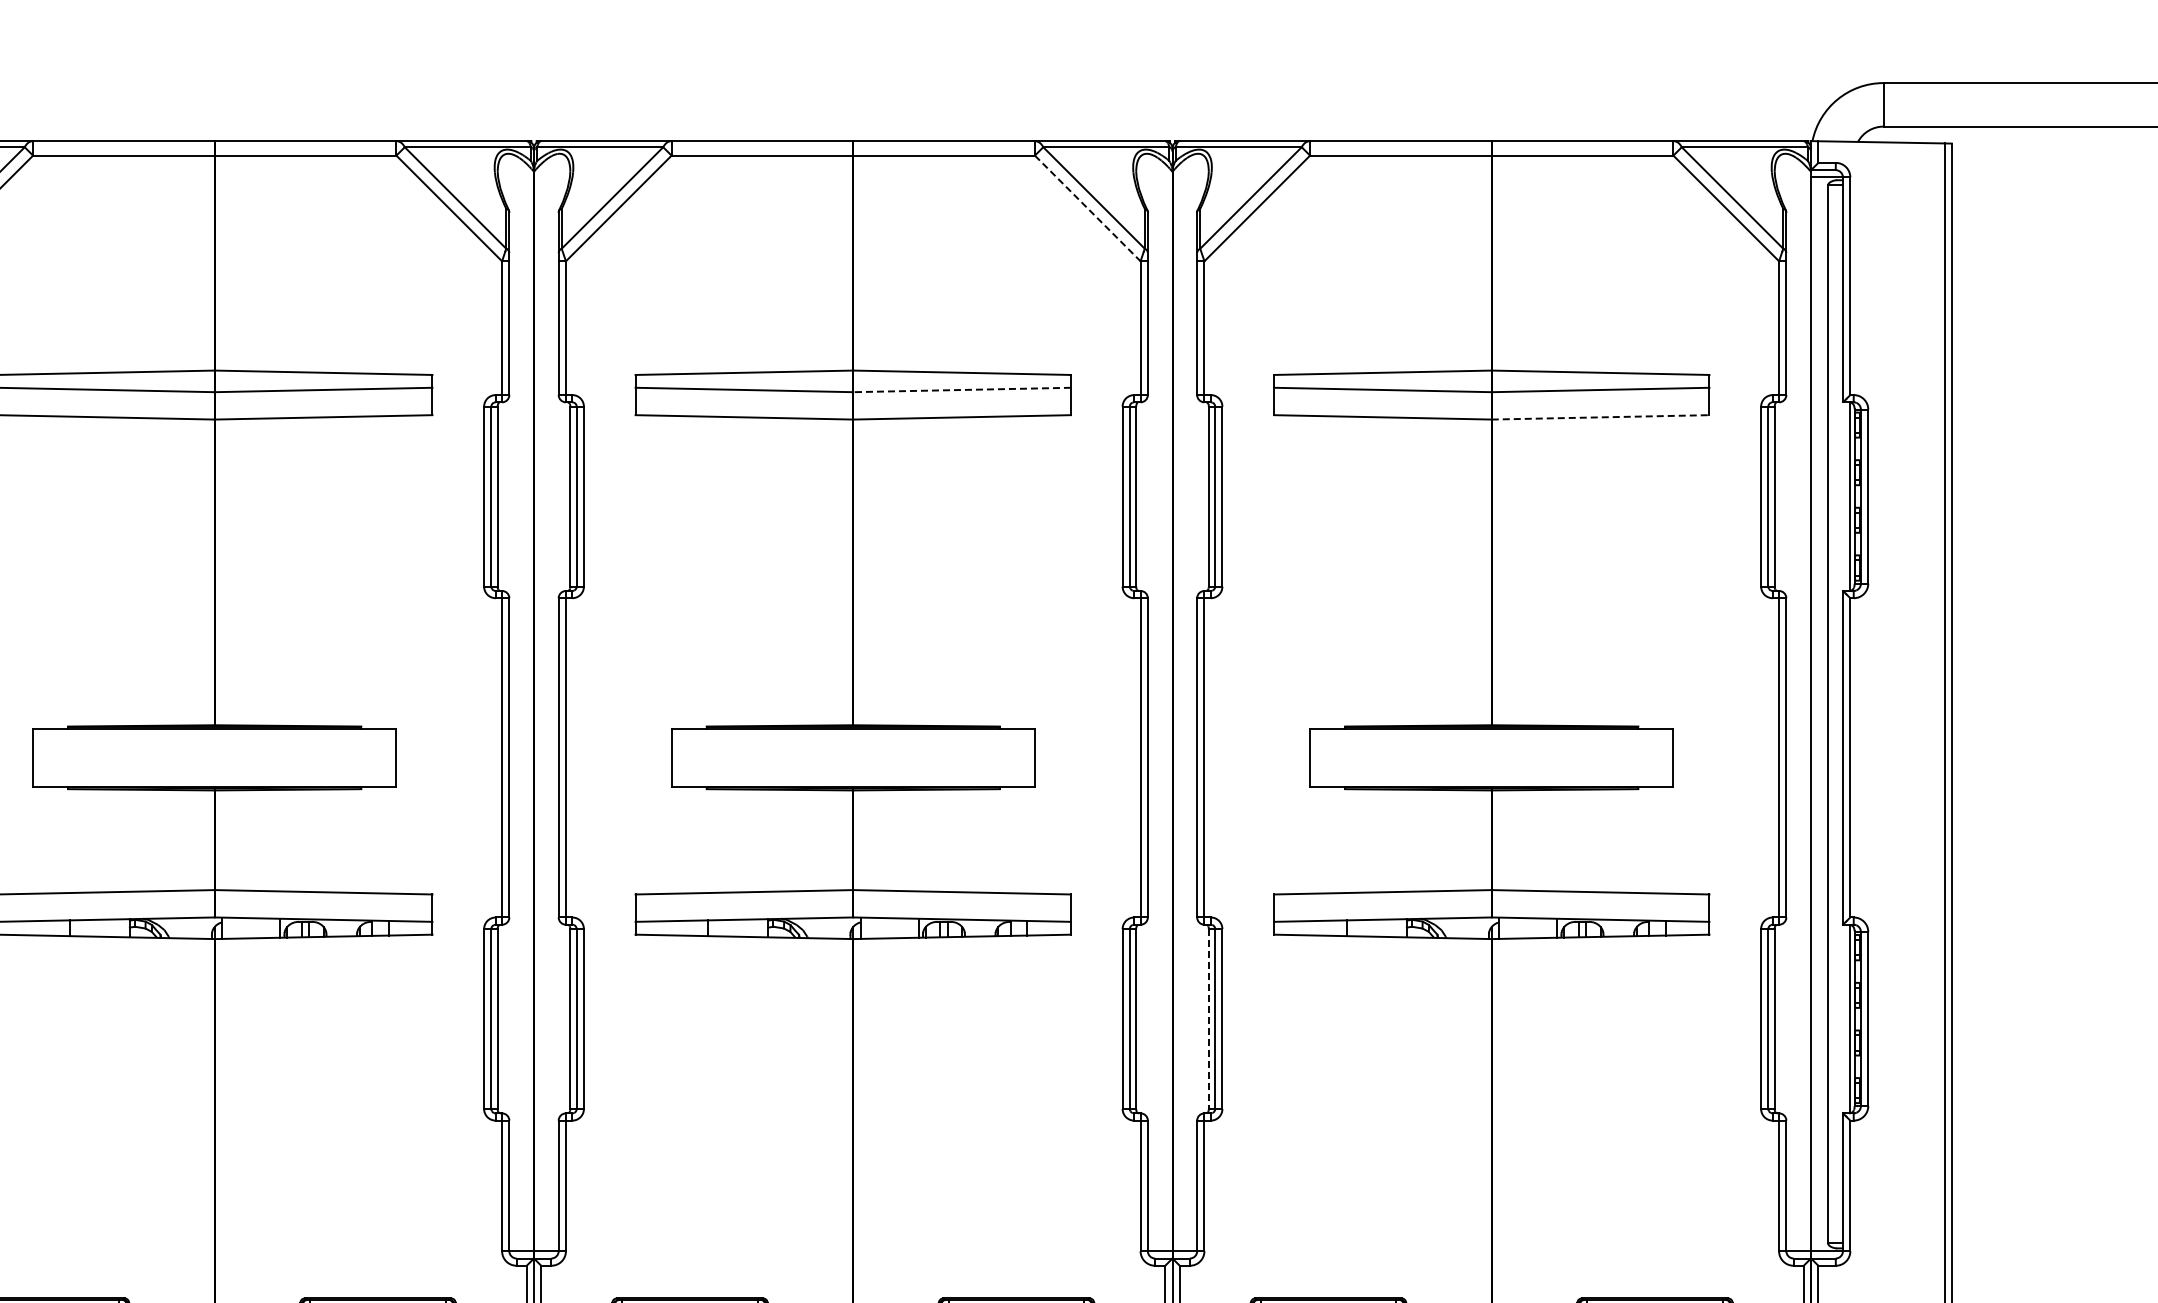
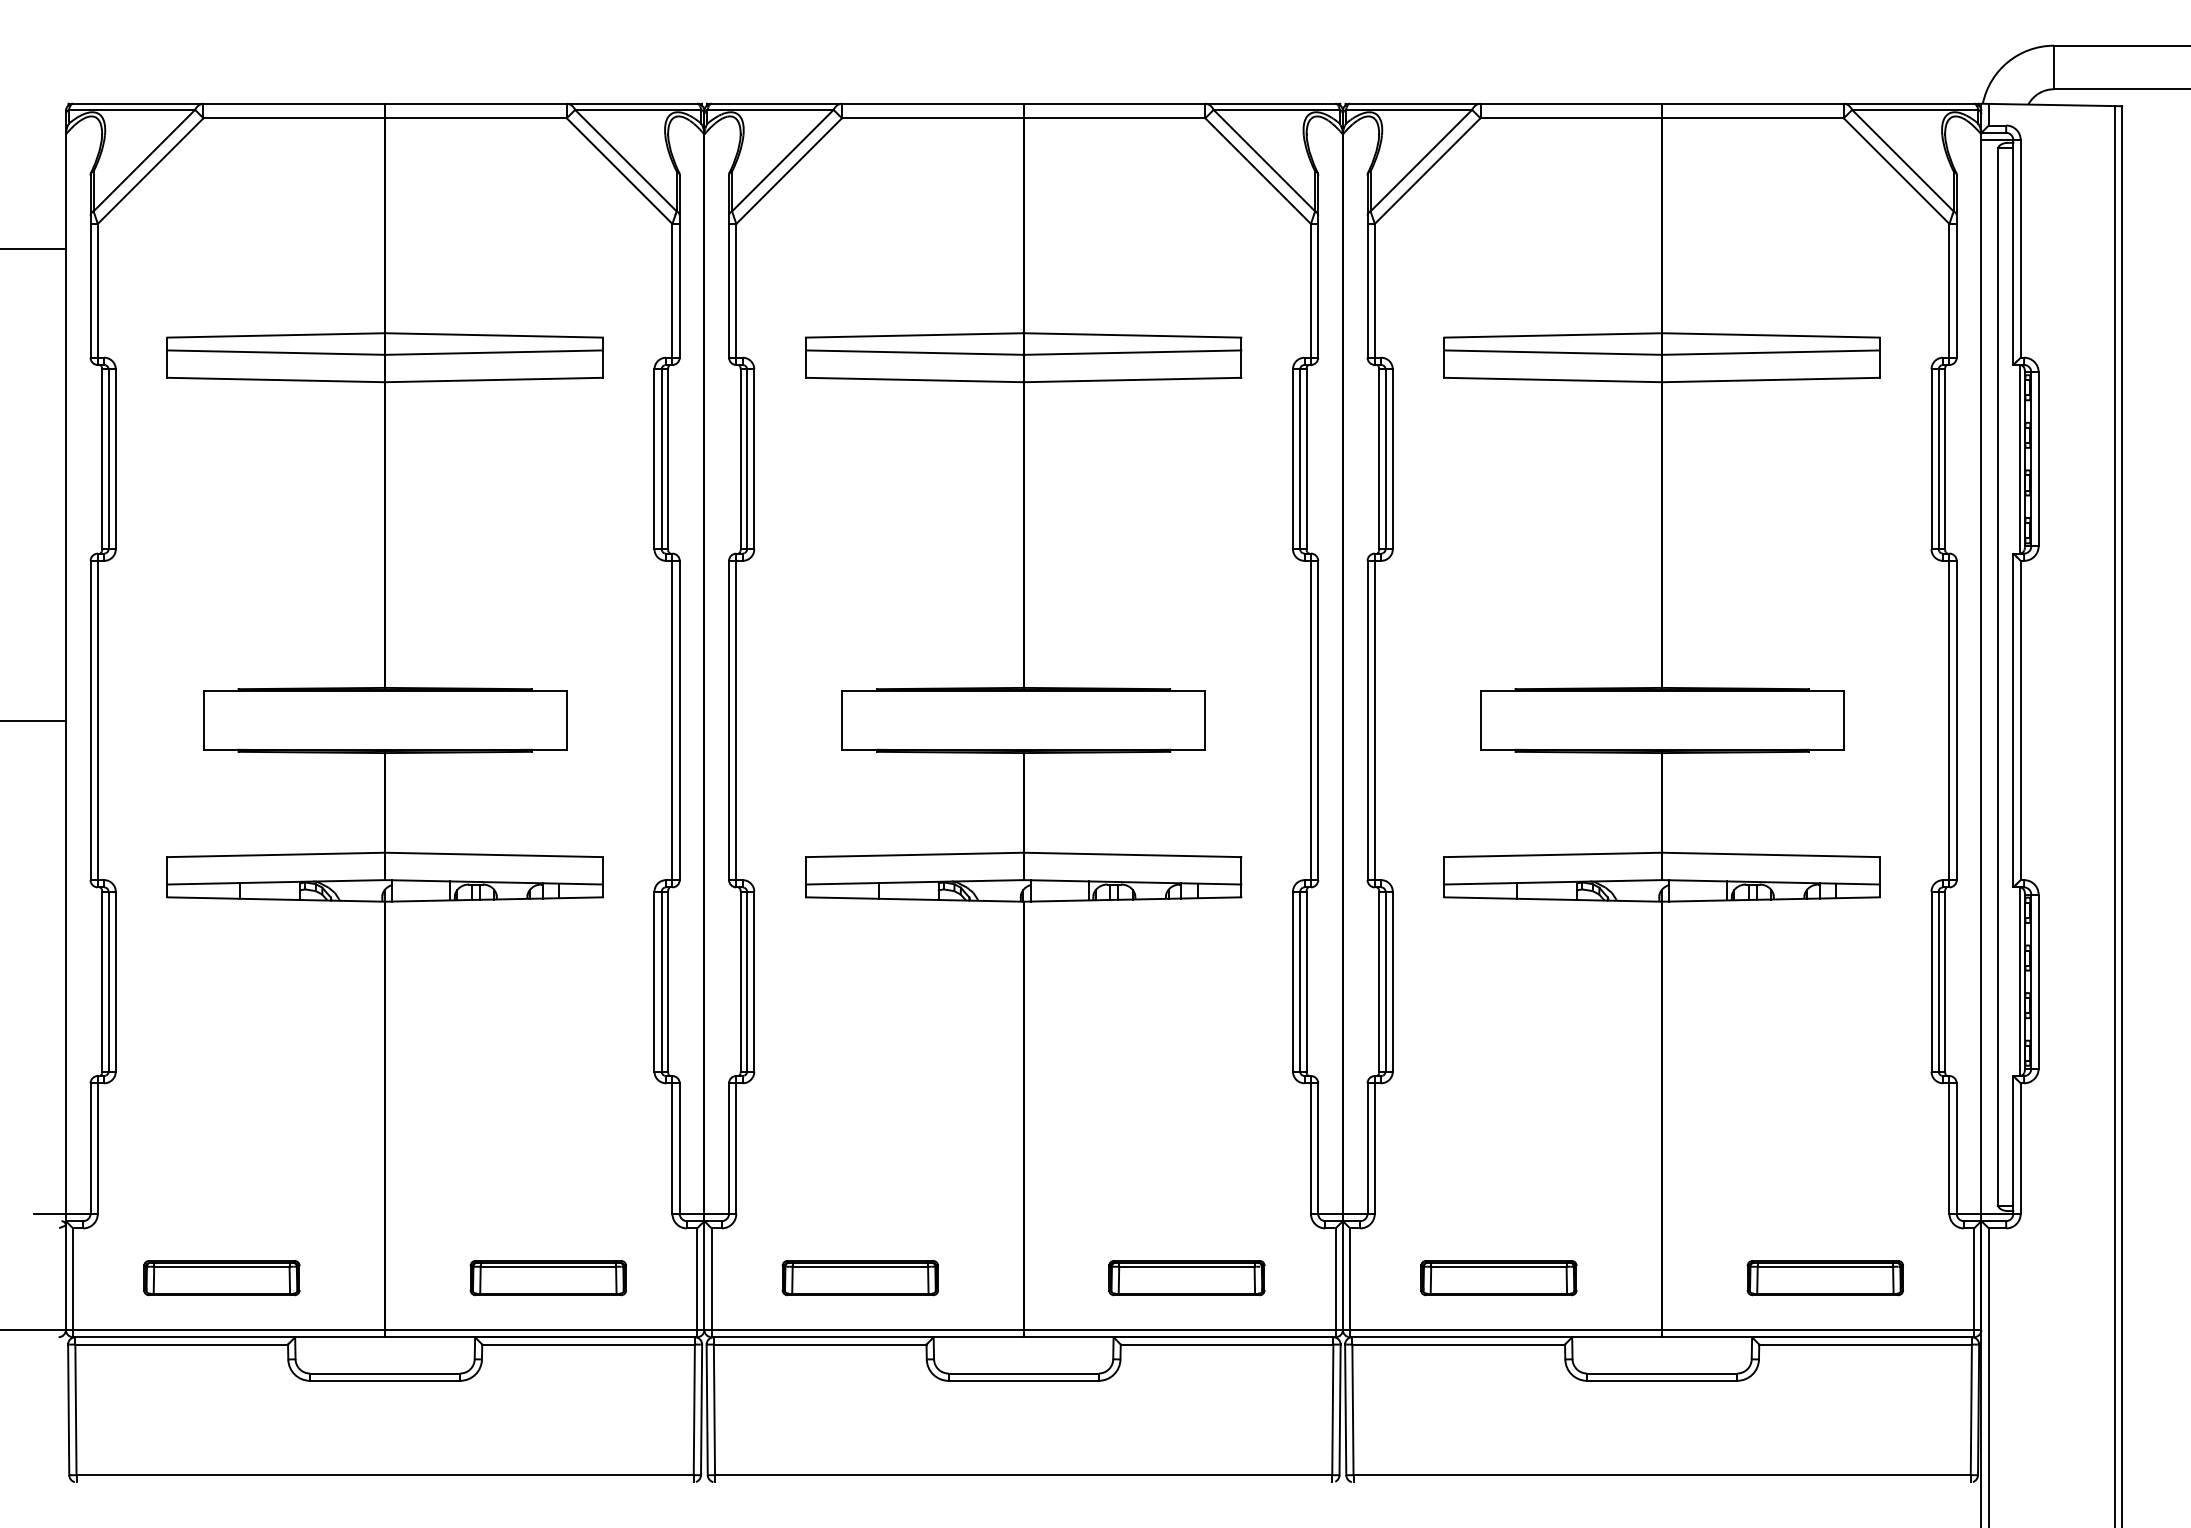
line: (1088, 208) -> (1258, 171), dashed -> solid
line: (962, 389) -> (1132, 352), dashed -> solid
line: (1600, 417) -> (1770, 380), dashed -> solid
line: (1209, 1018) -> (1379, 981), dashed -> solid

